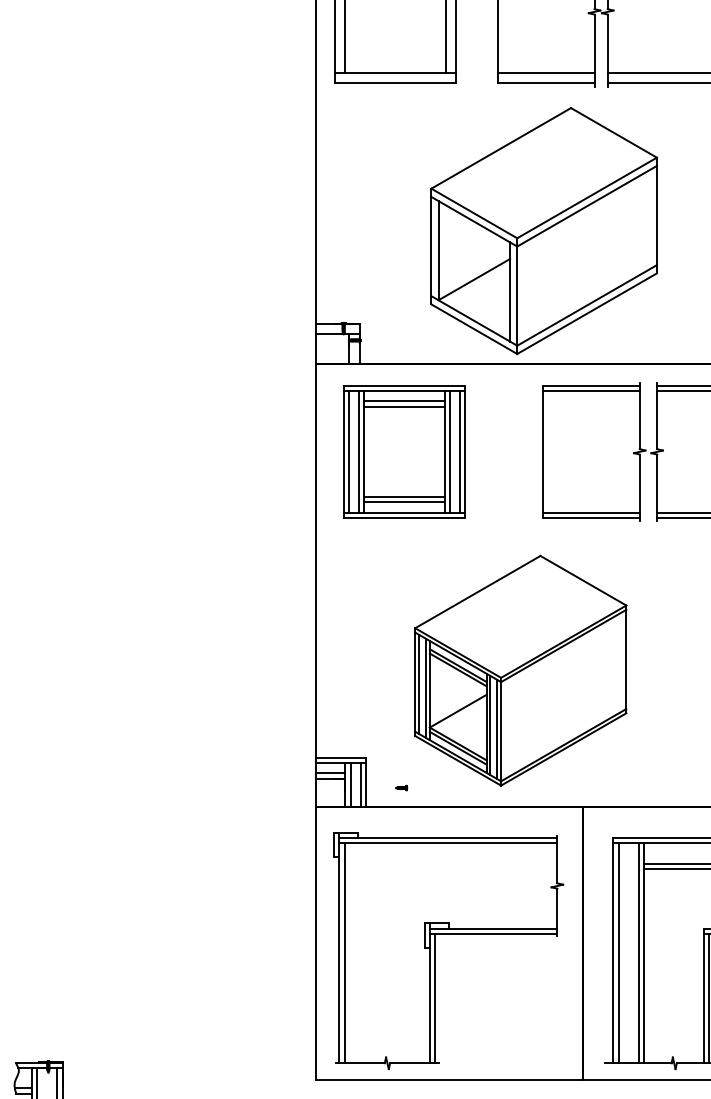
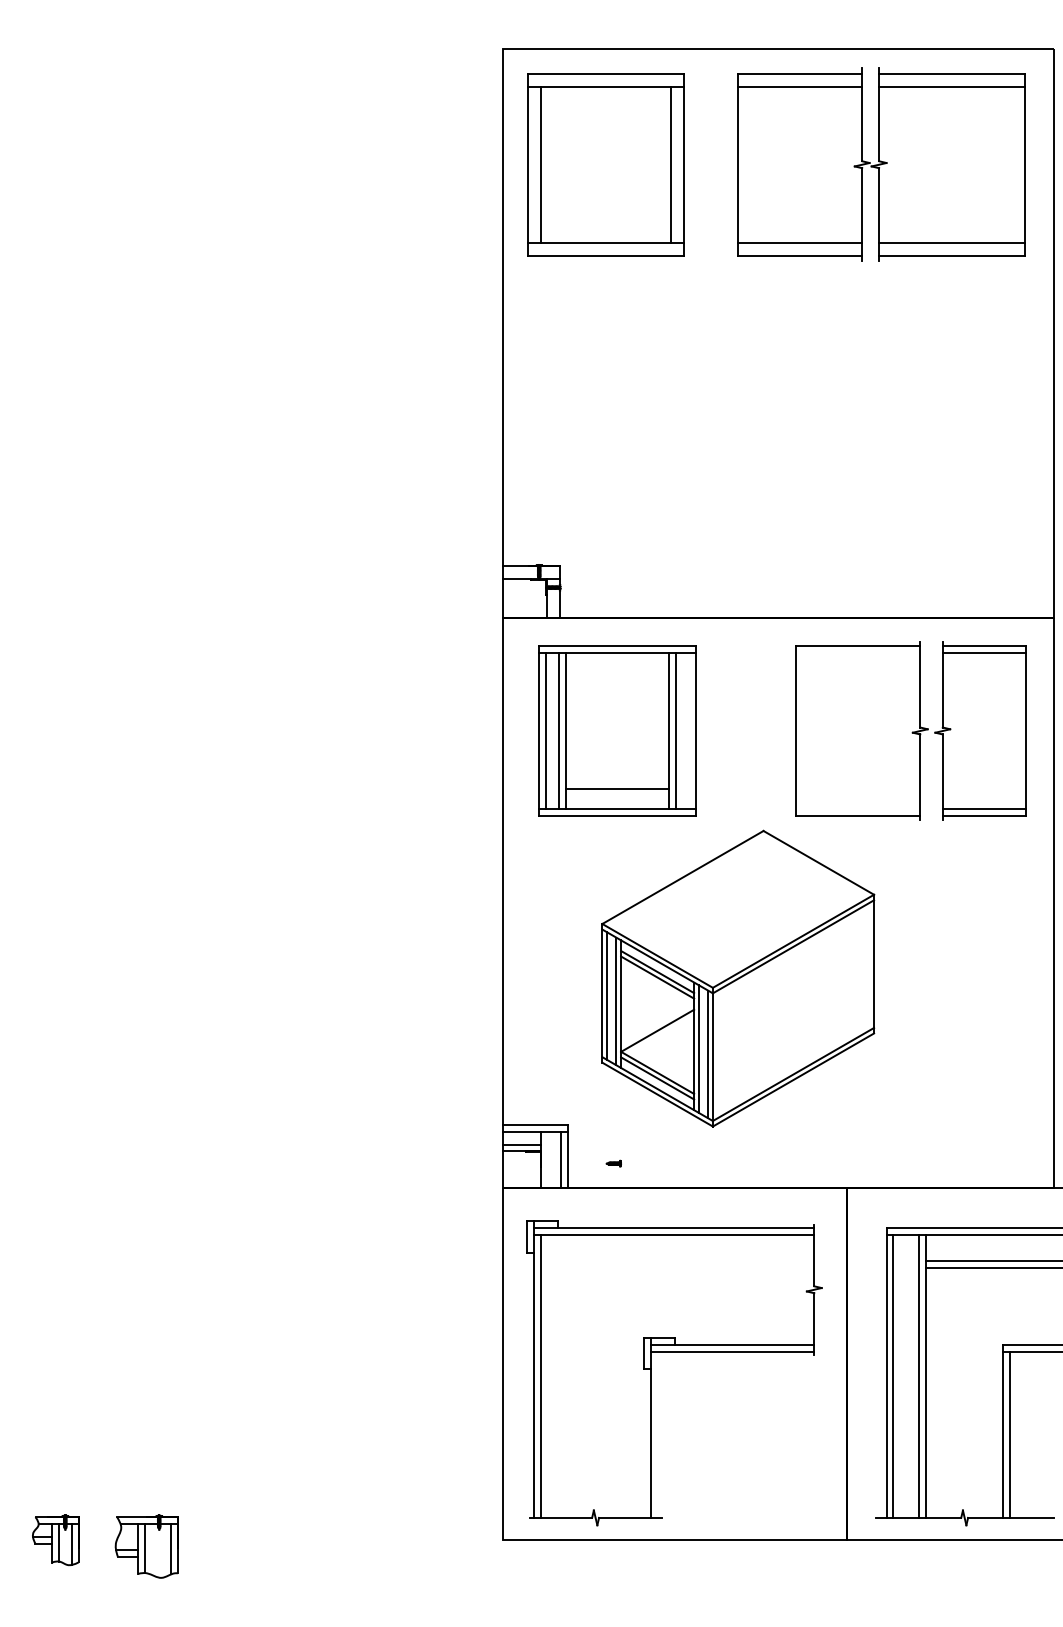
part: (544, 230) -> (797, 446), removed
line: (591, 390) -> (858, 652), removed
line: (404, 400) -> (617, 665), removed
line: (404, 406) -> (617, 672), removed
line: (459, 451) -> (688, 730), removed
line: (404, 502) -> (617, 796), removed
line: (591, 512) -> (858, 809), removed
part: (521, 670) -> (738, 978), moved
line: (350, 784) -> (548, 1159), removed
line: (435, 998) -> (657, 1434), removed

